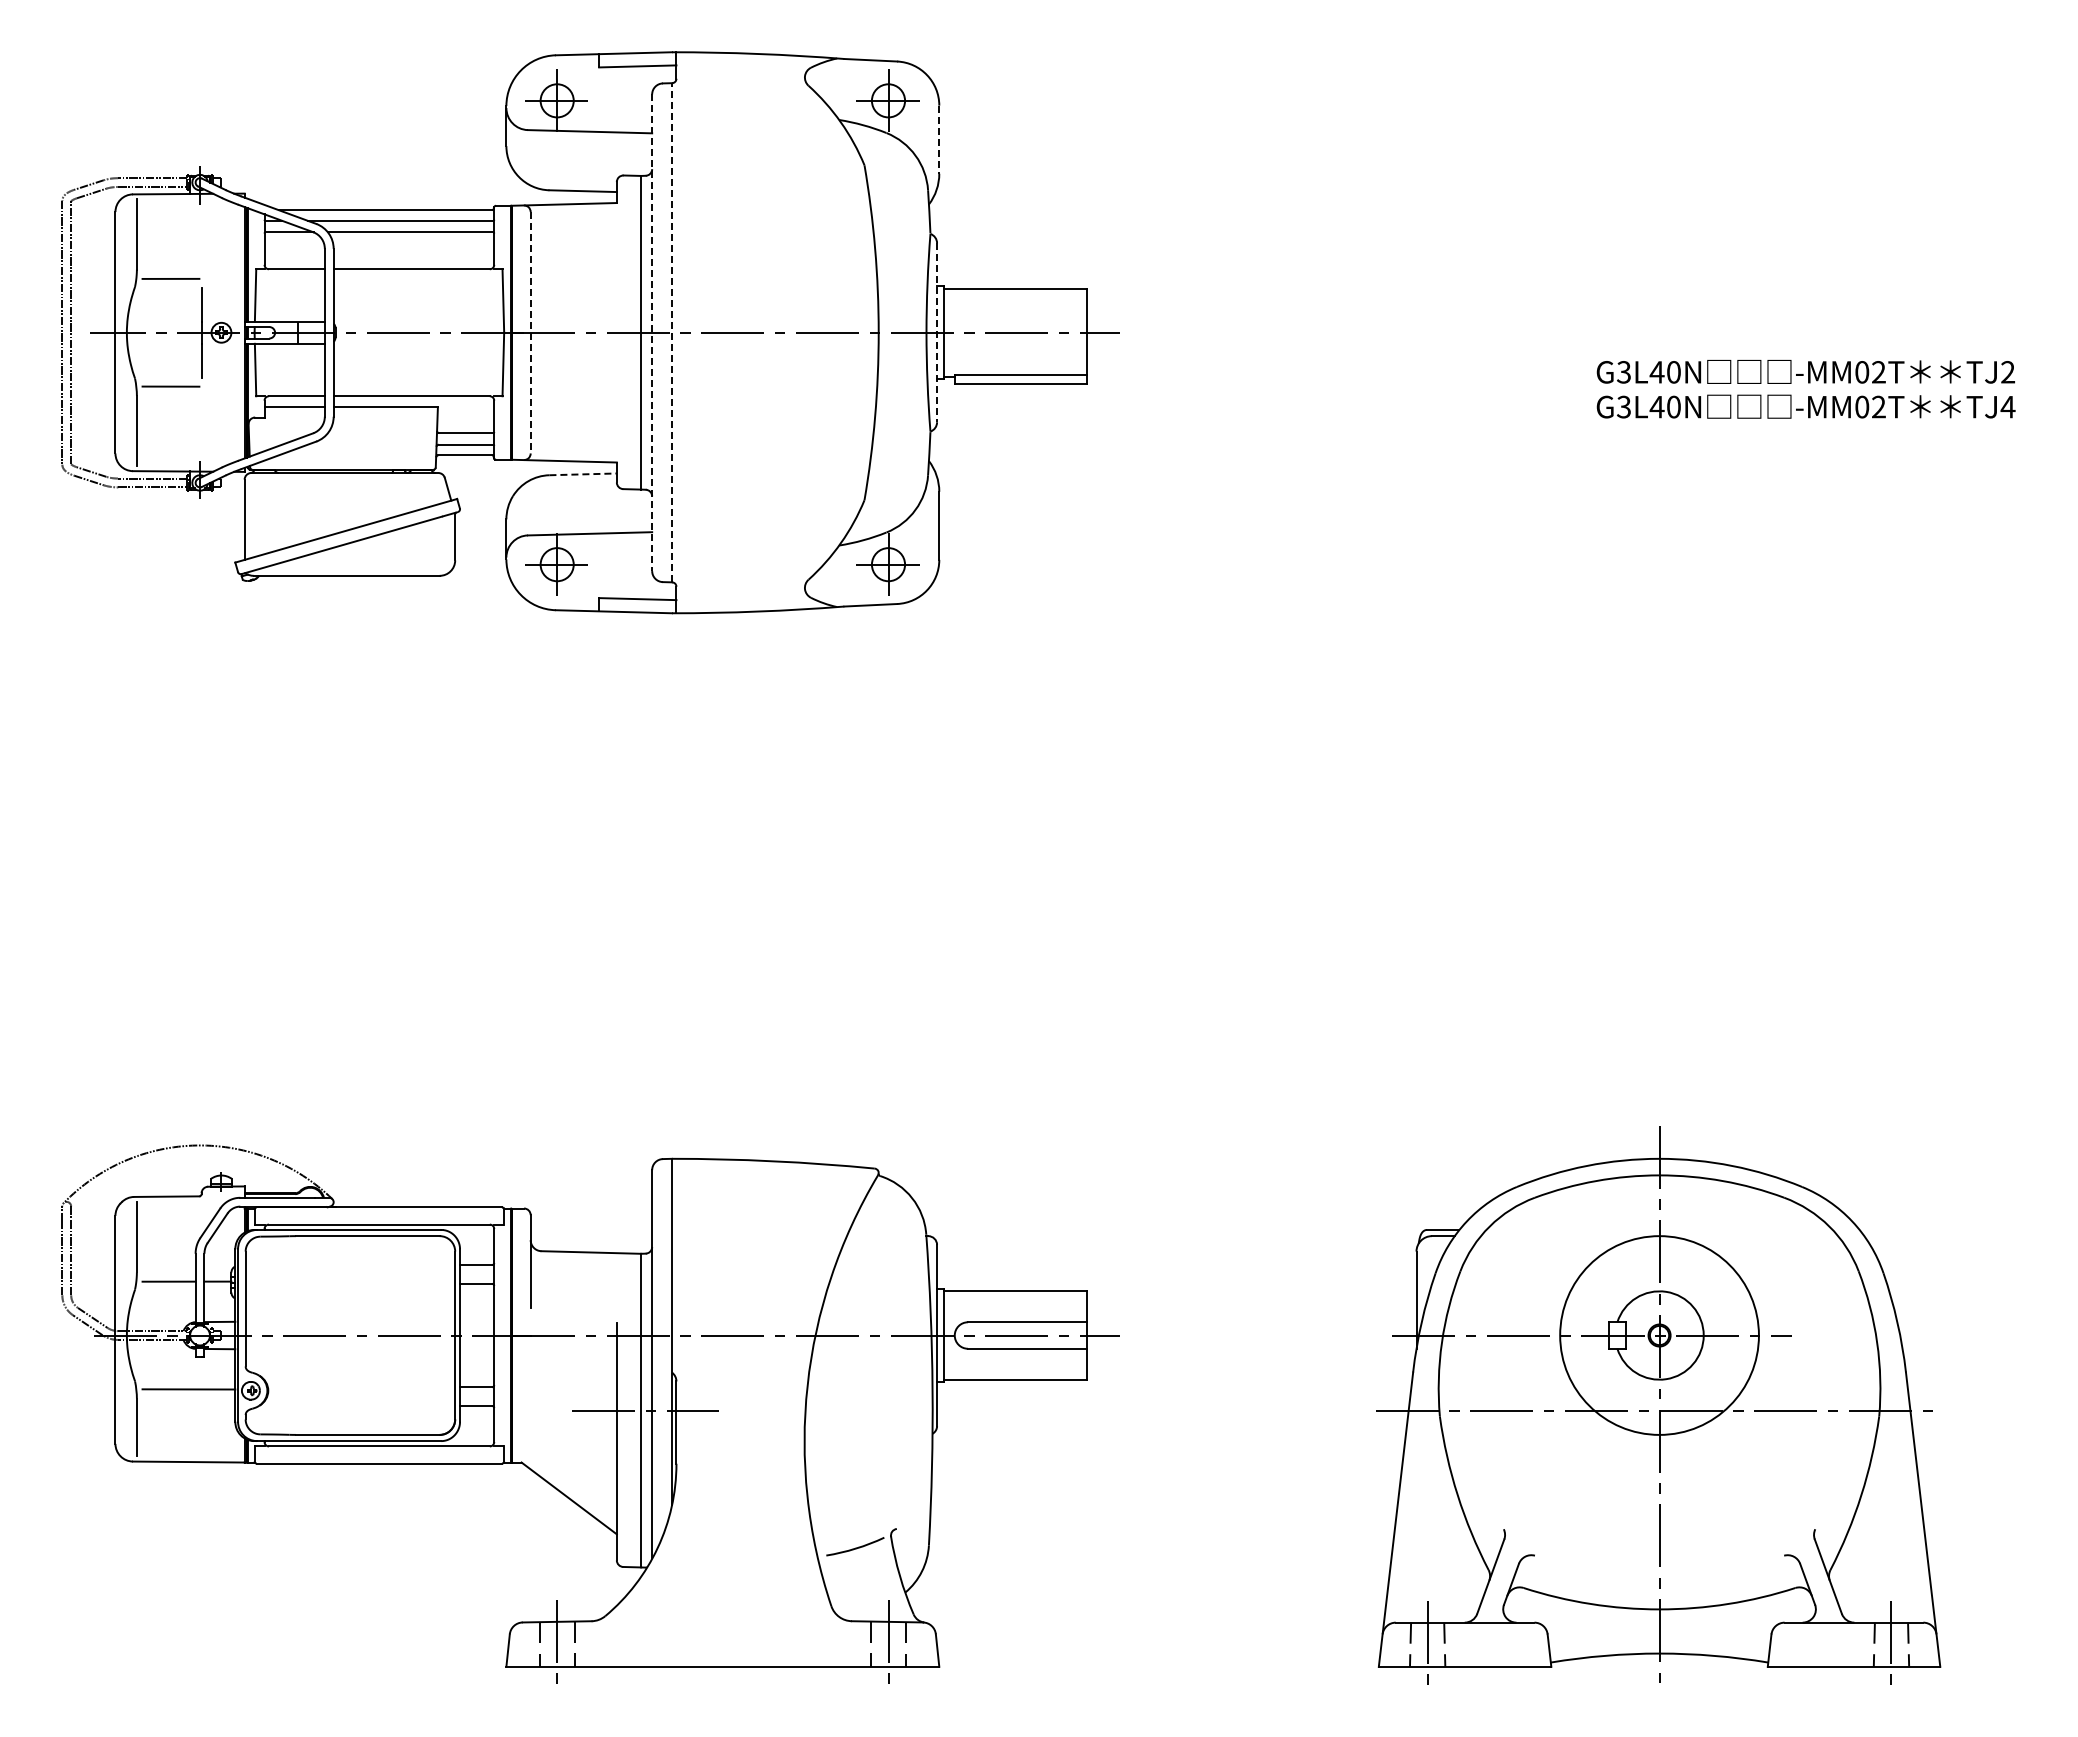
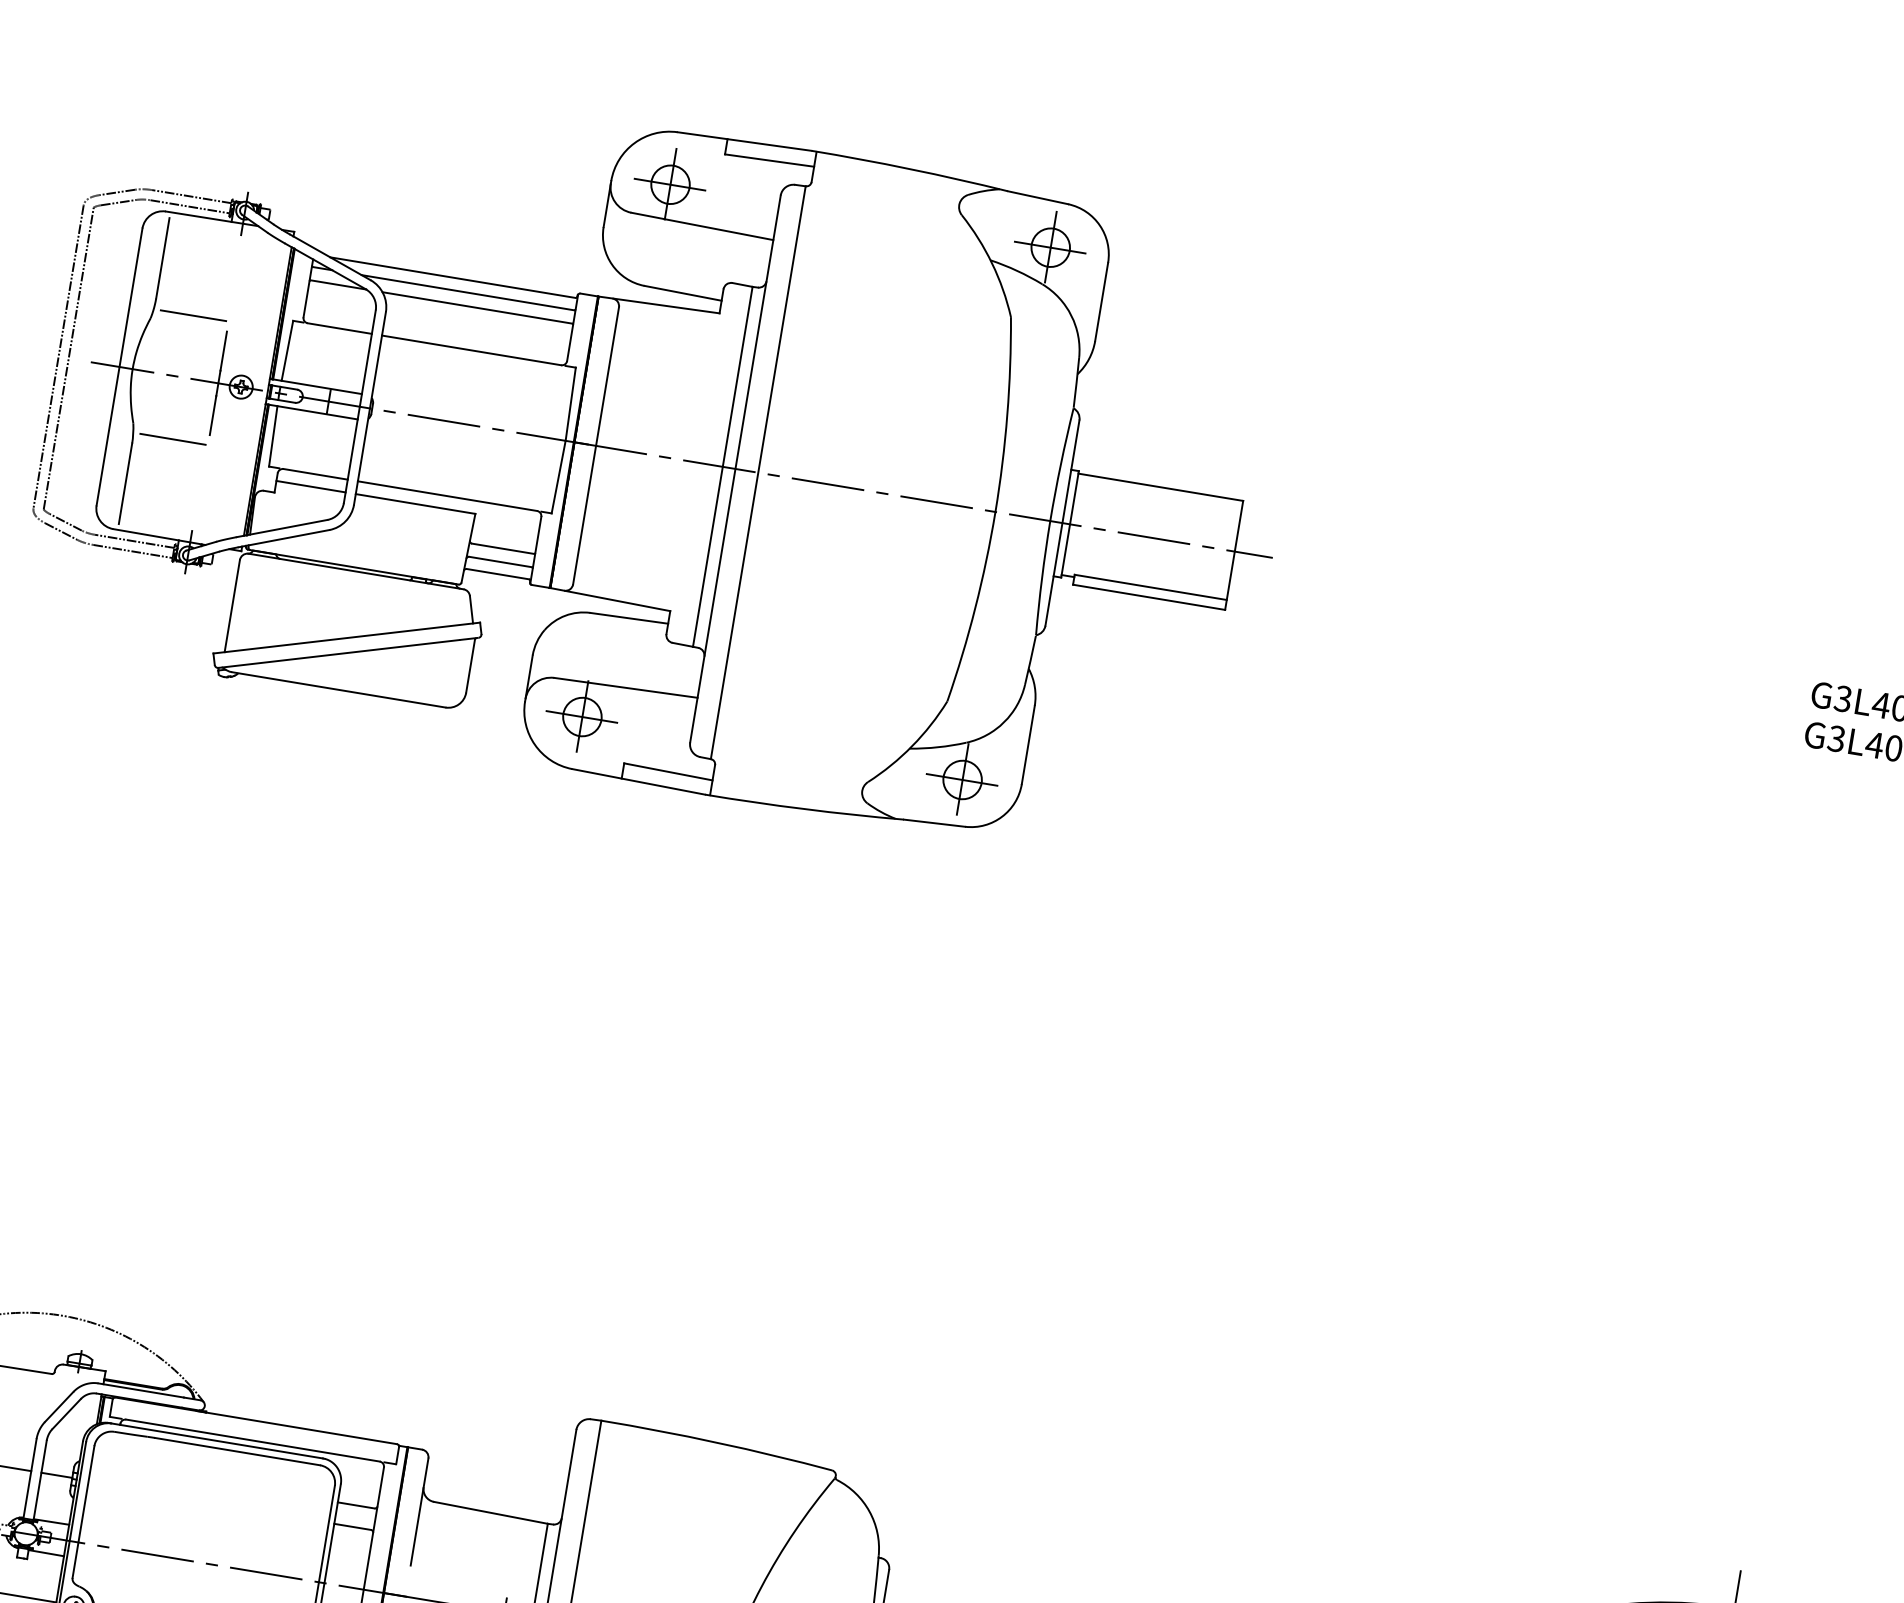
line: (939, 140) -> (1101, 302), dashed -> solid
line: (530, 332) -> (595, 445), dashed -> solid
line: (672, 332) -> (758, 472), dashed -> solid
line: (652, 333) -> (735, 469), dashed -> solid
line: (937, 333) -> (1062, 523), dashed -> solid
line: (583, 474) -> (629, 618), dashed -> solid

